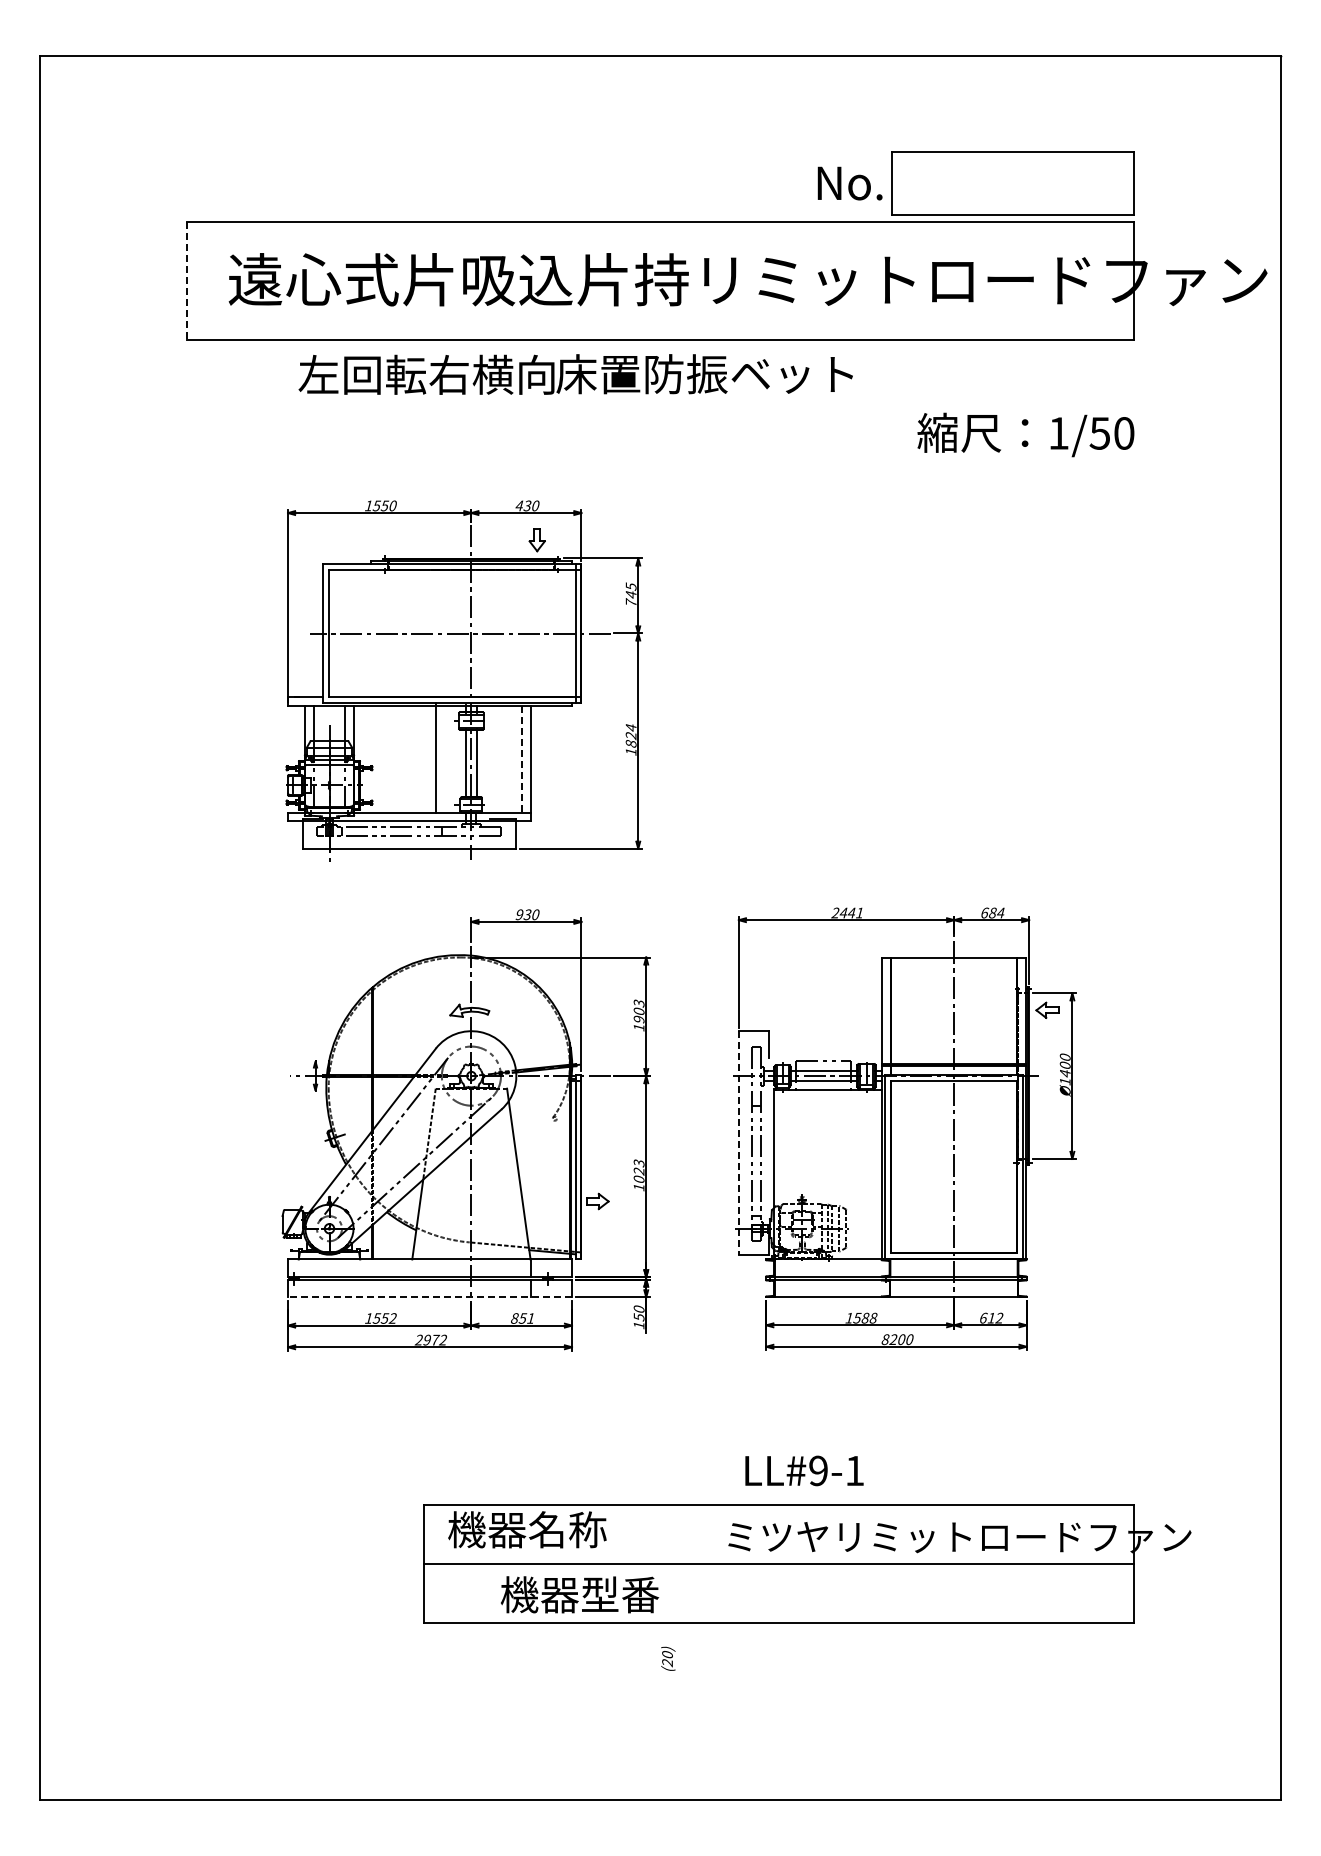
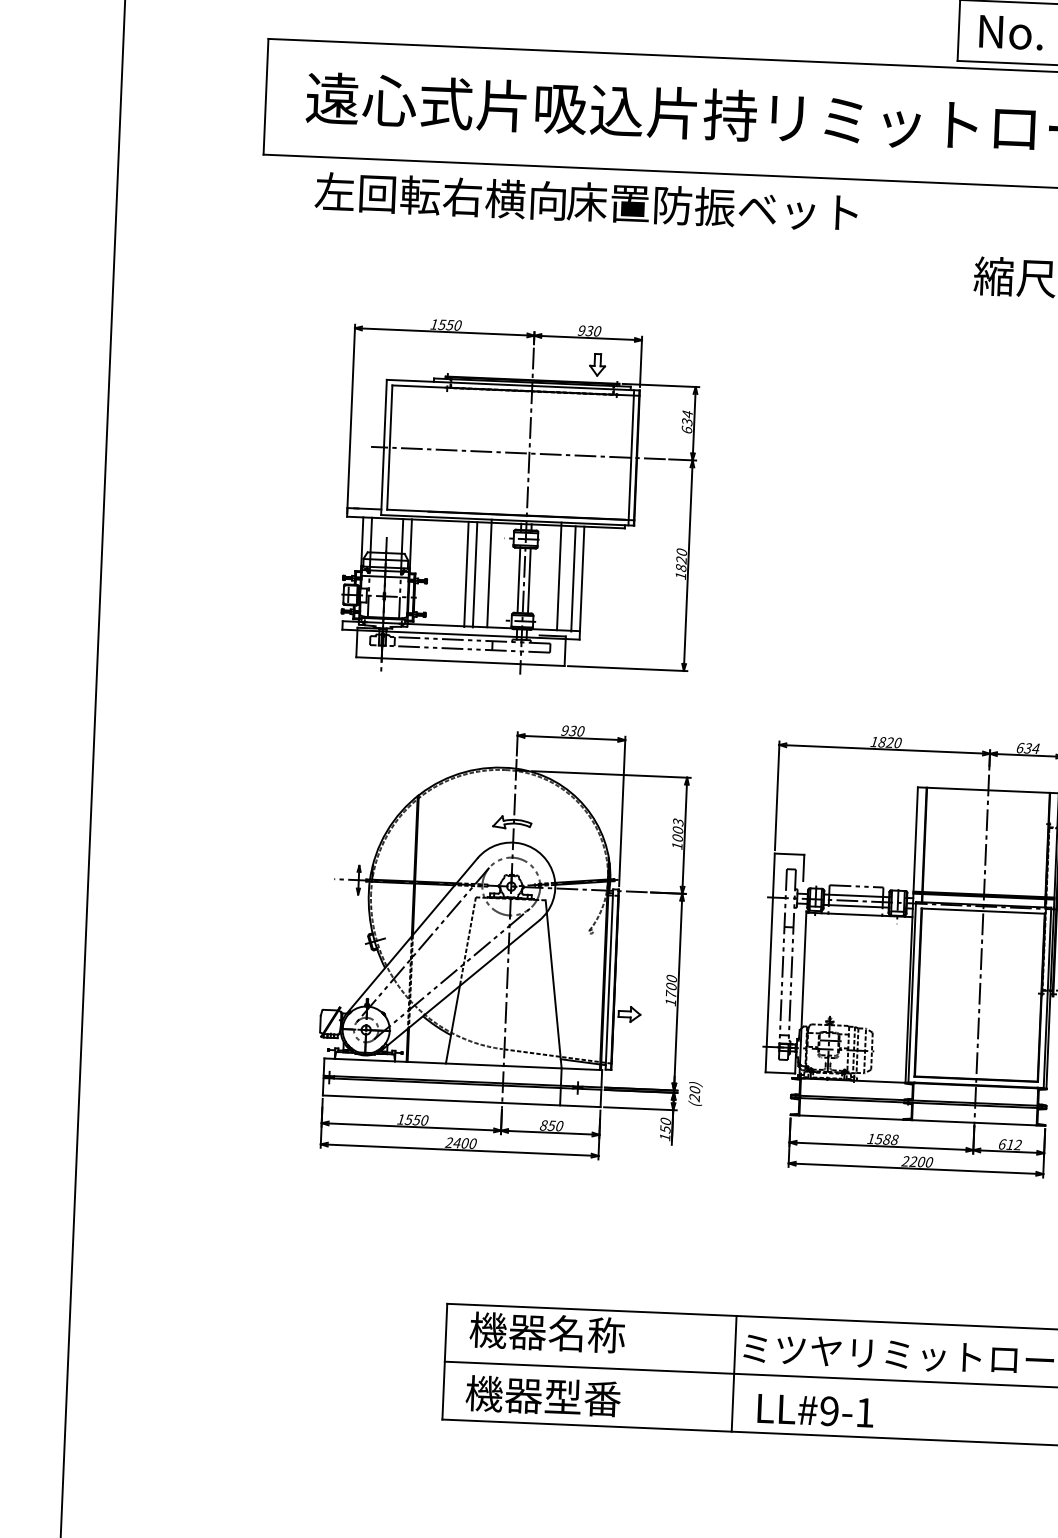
text: (849, 183) -> (1010, 32), moved
line: (187, 281) -> (266, 97), dashed -> solid
text: (575, 374) -> (586, 202), moved
text: (519, 505) -> (581, 330), 430 -> 930
text: (630, 594) -> (686, 421), 745 -> 634
text: (630, 727) -> (681, 552), 1824 -> 1820
line: (507, 757) -> (559, 576), added
line: (412, 759) -> (466, 574), added
line: (421, 759) -> (475, 574), added
line: (521, 759) -> (573, 578), dashed -> solid
text: (847, 912) -> (885, 741), 2441 -> 1820
text: (992, 912) -> (1027, 747), 684 -> 634
text: (639, 1019) -> (678, 838), 1903 -> 1003
line: (738, 1142) -> (769, 962), dashed -> solid
text: (638, 1170) -> (670, 985), 1023 -> 1700
line: (430, 1297) -> (462, 1101), dashed -> solid
text: (392, 1318) -> (424, 1120), 1552 -> 1550
text: (530, 1318) -> (559, 1126), 851 -> 850
text: (435, 1339) -> (465, 1142), 2972 -> 2400
text: (885, 1339) -> (905, 1161), 8200 -> 2200
text: (804, 1470) -> (815, 1410), moved
line: (719, 1563) -> (734, 1373), added
text: (580, 1594) -> (543, 1395), moved
text: (668, 1658) -> (695, 1093), moved

